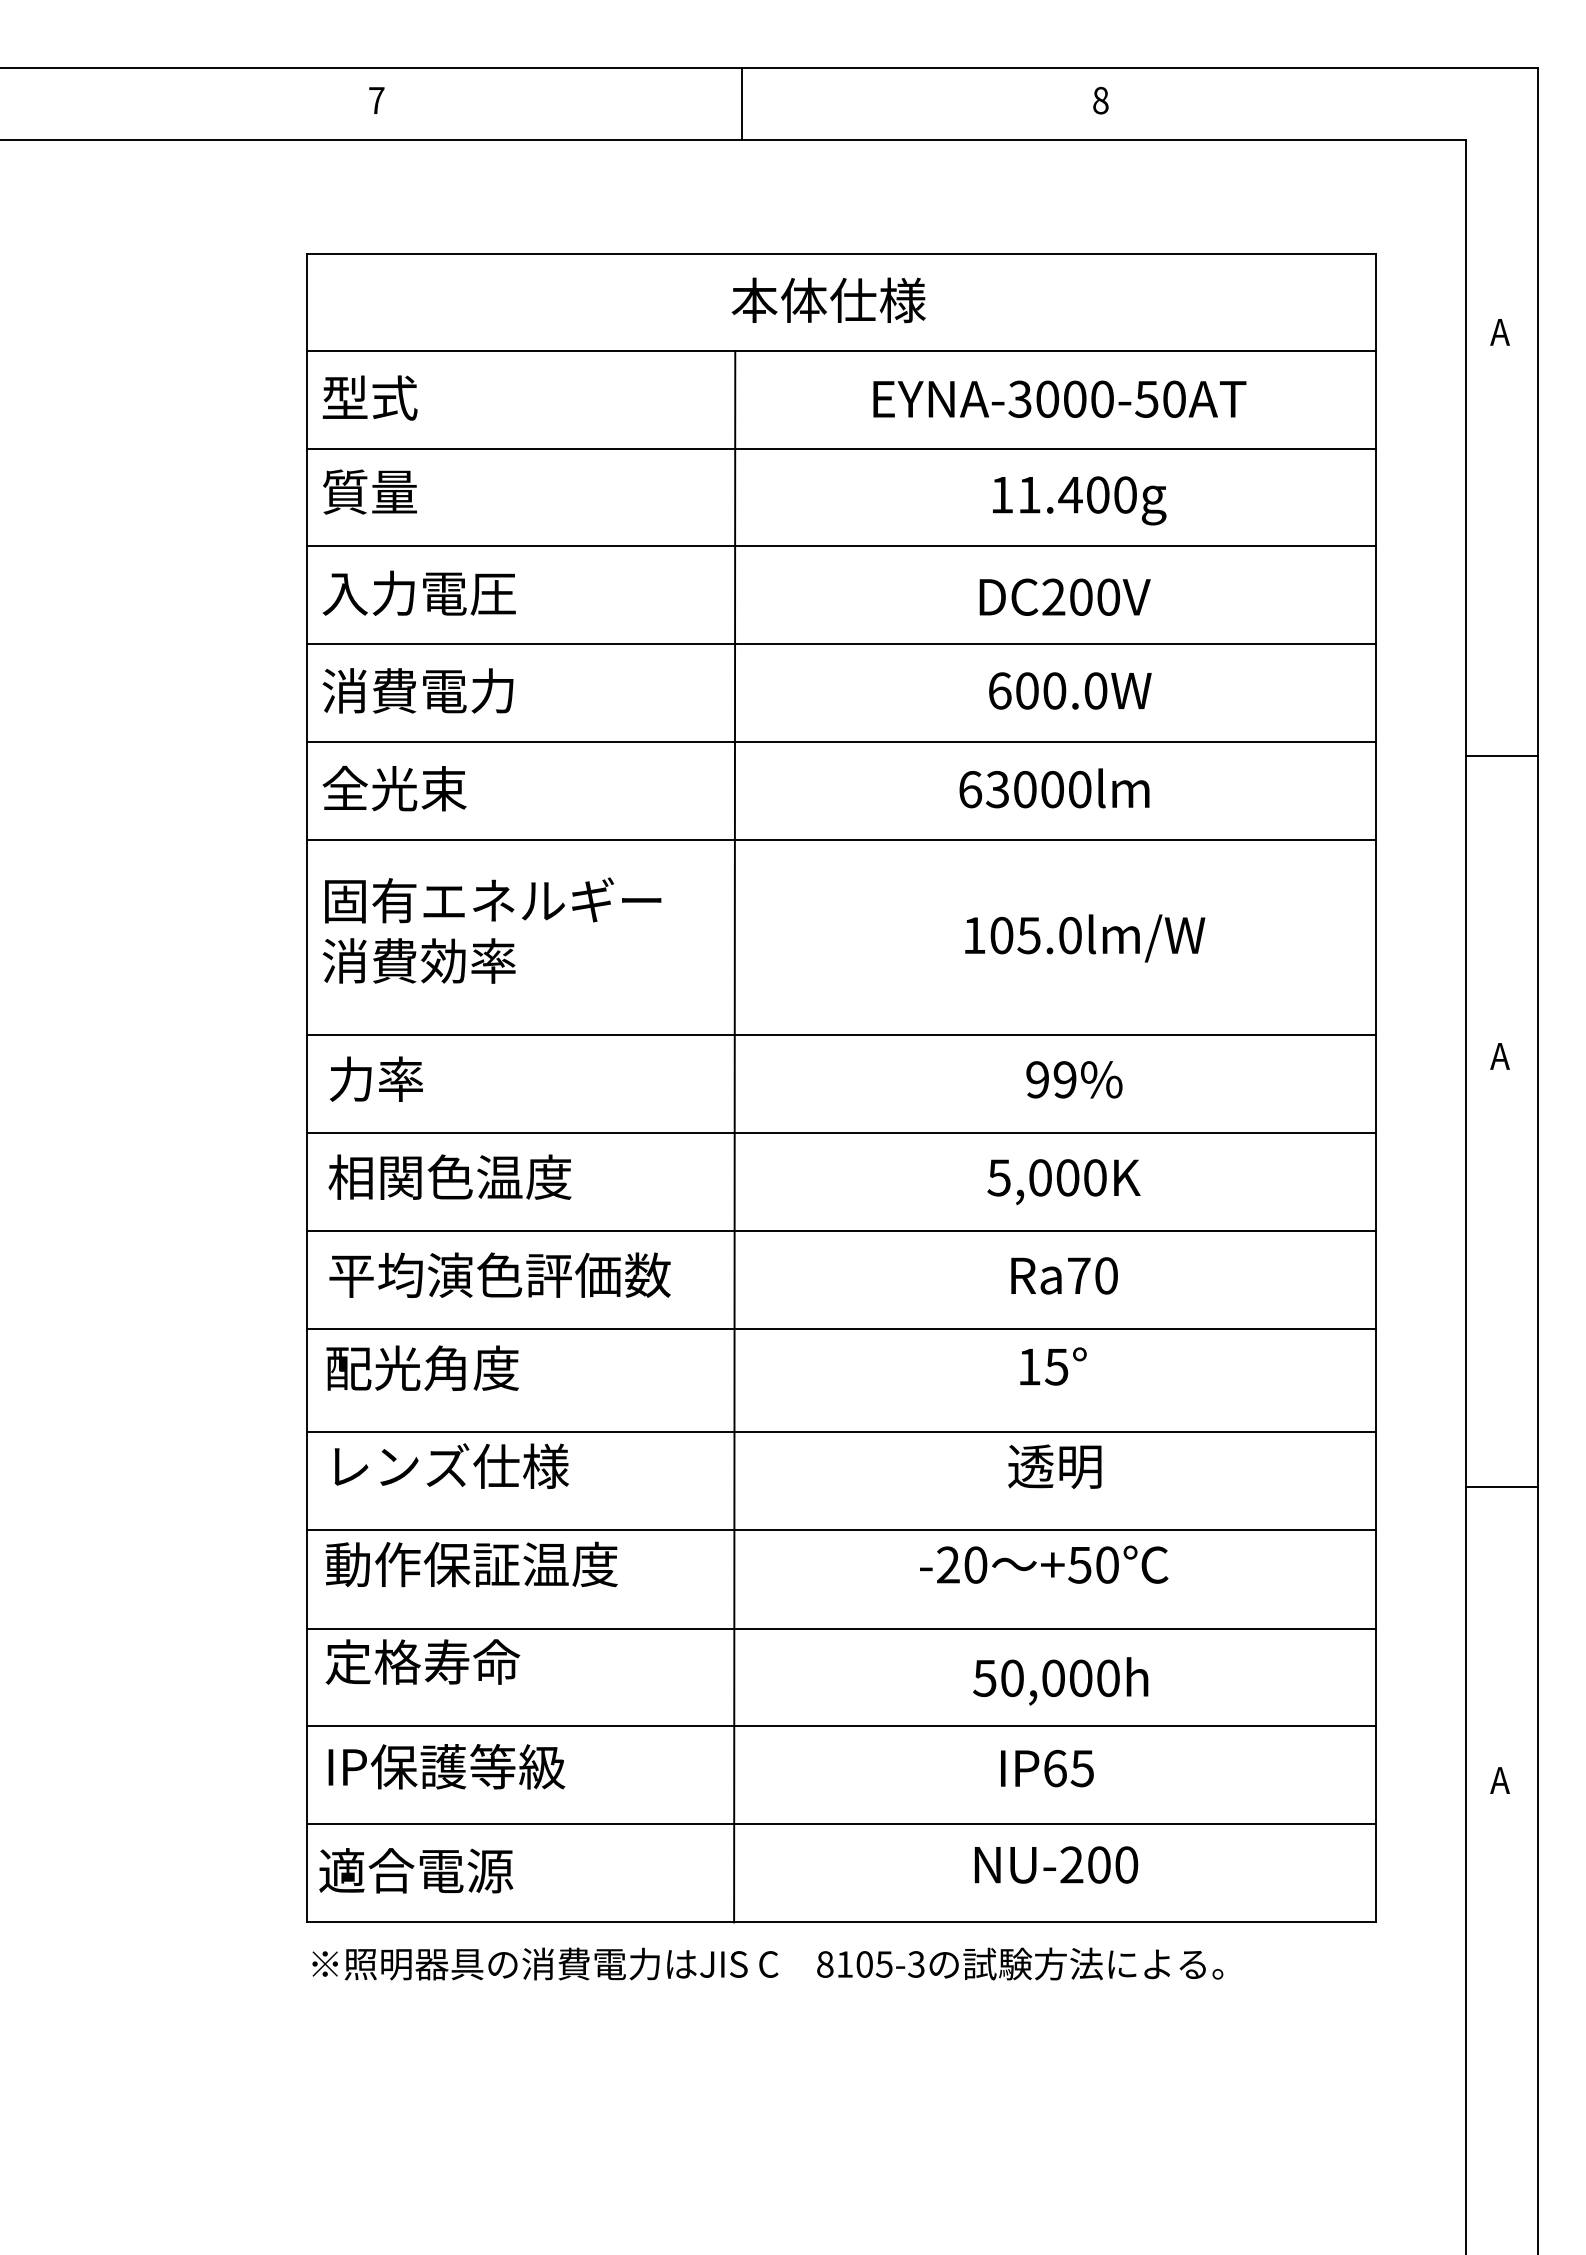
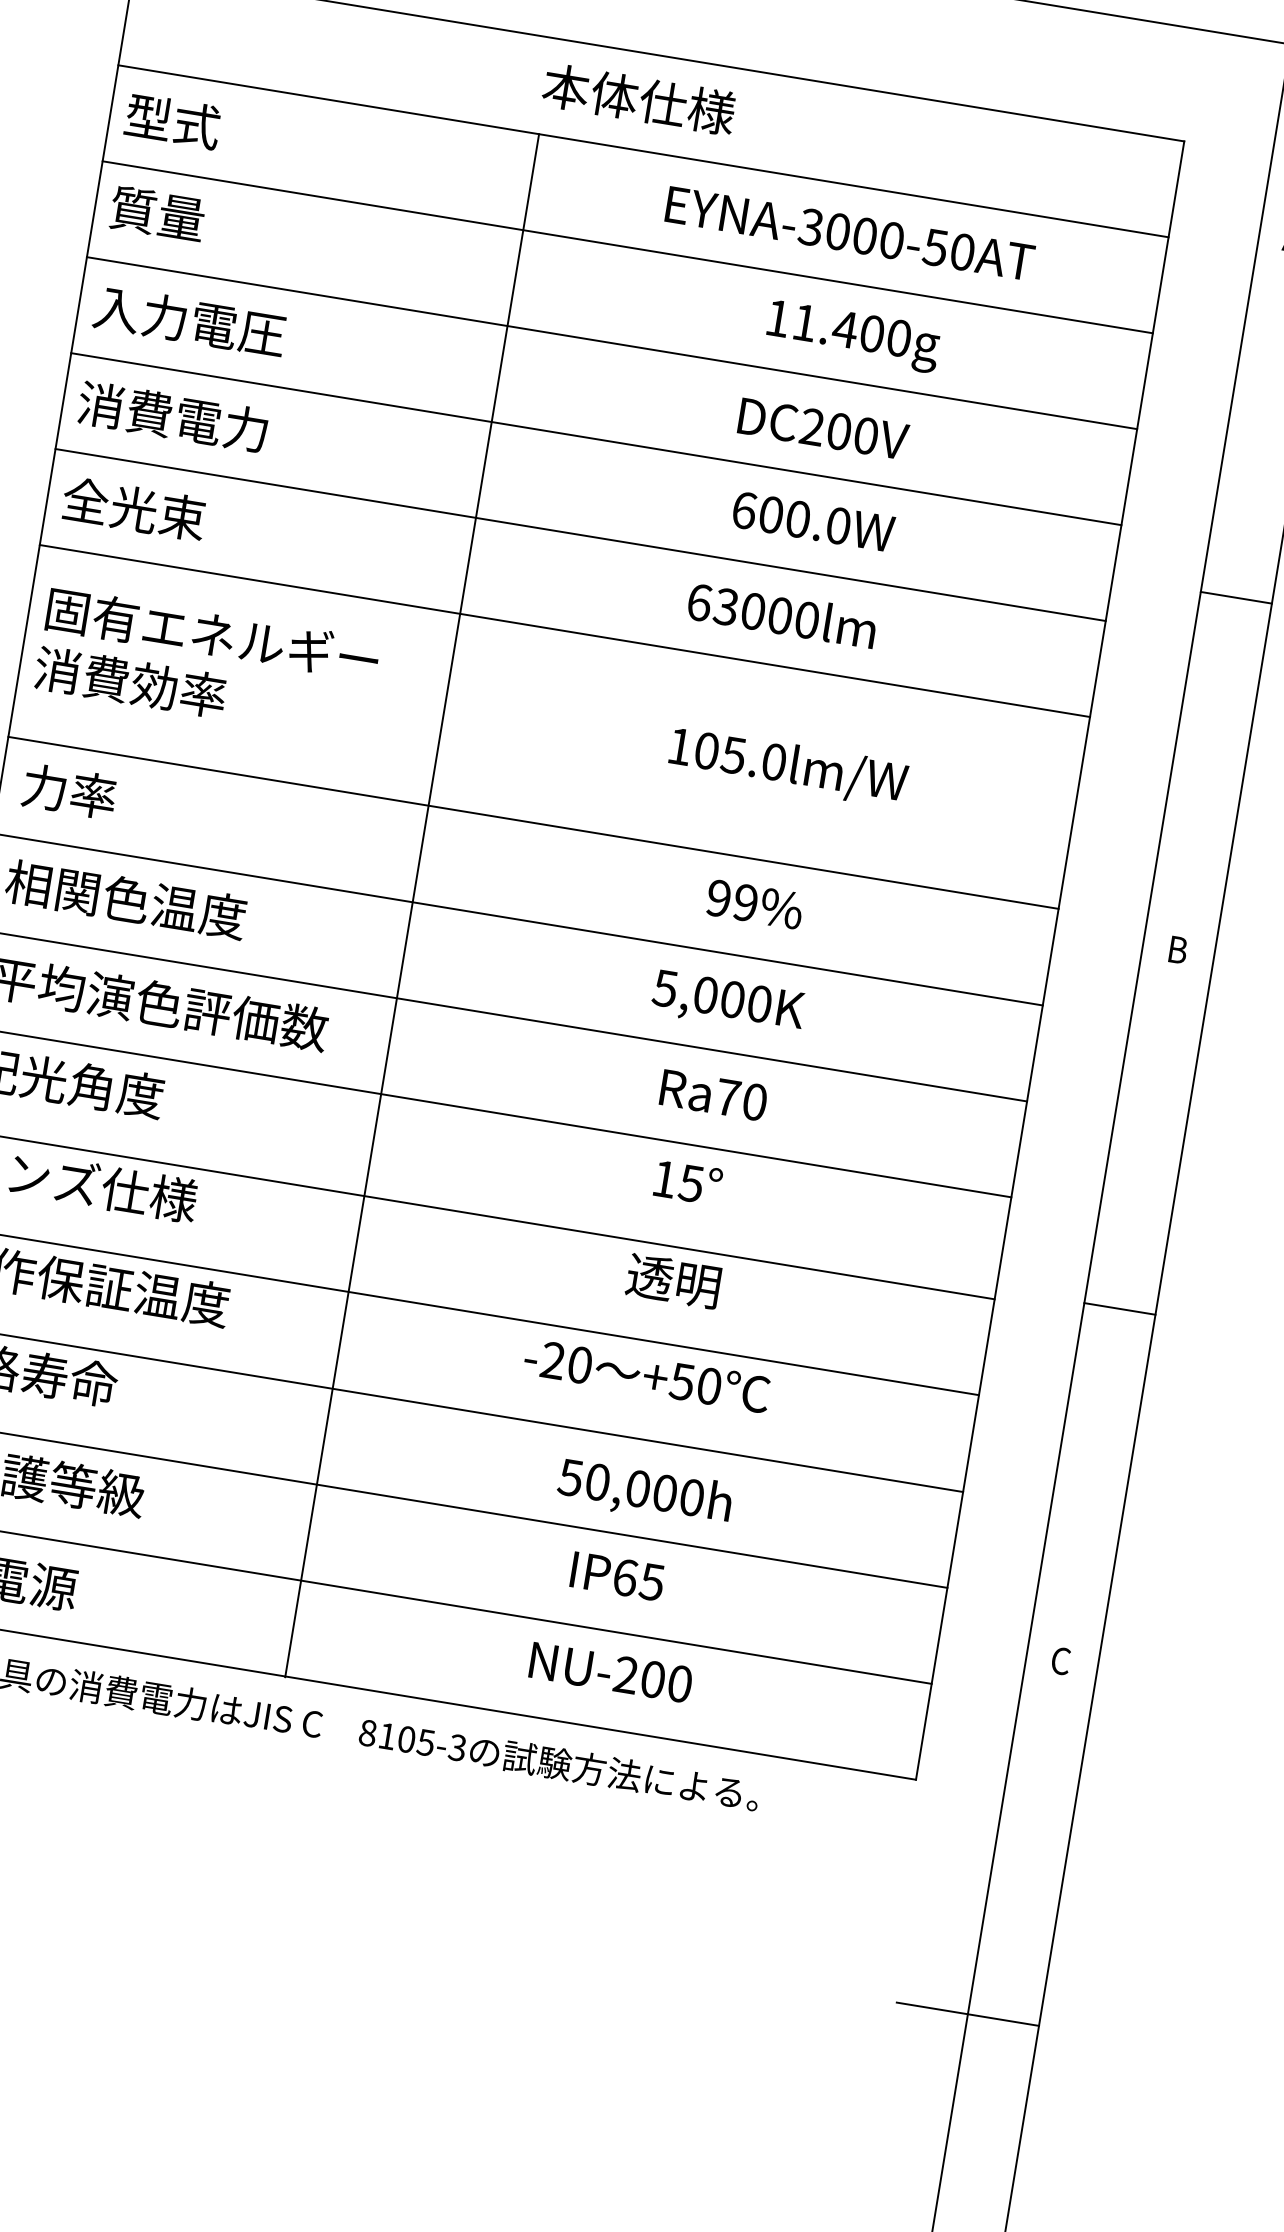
line: (1501, 755) -> (1235, 597), moved
text: (1500, 1056) -> (1177, 950), A -> B
line: (1501, 1486) -> (1119, 1308), moved
text: (1499, 1780) -> (1059, 1660), A -> C
line: (1465, 2145) -> (967, 2013), added

